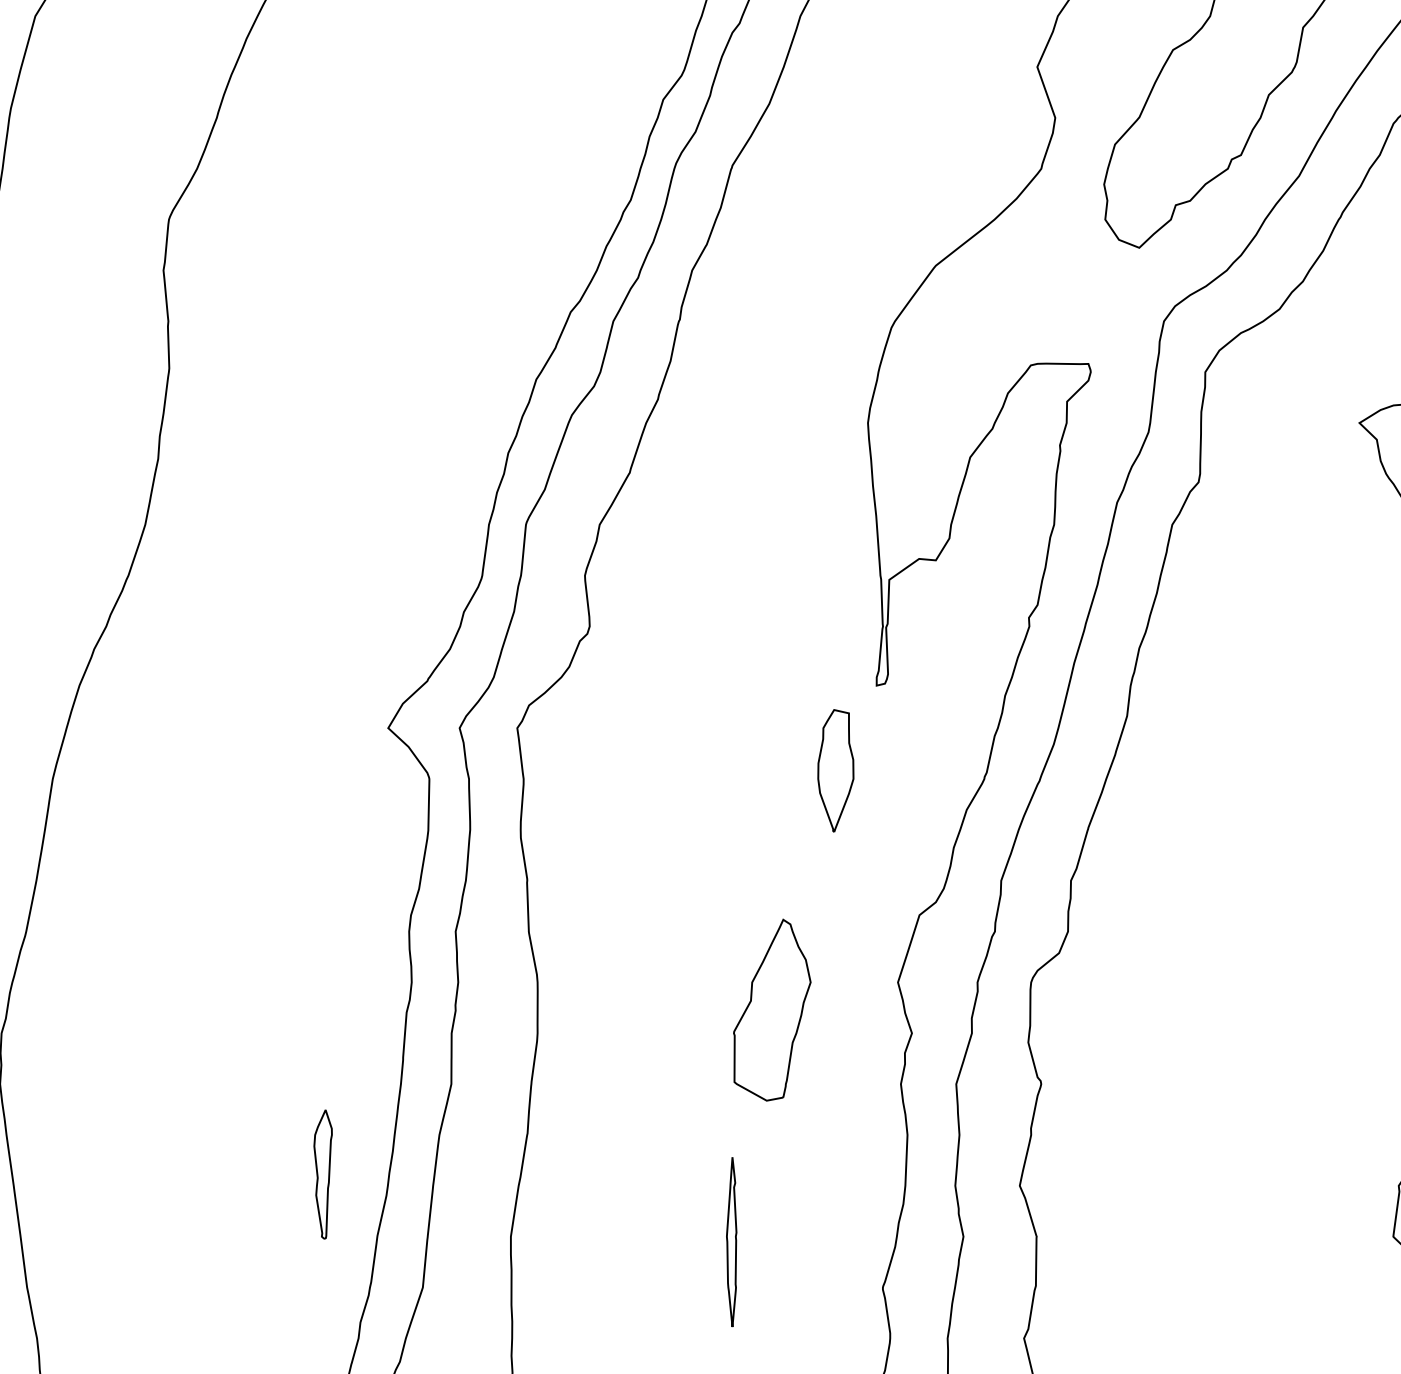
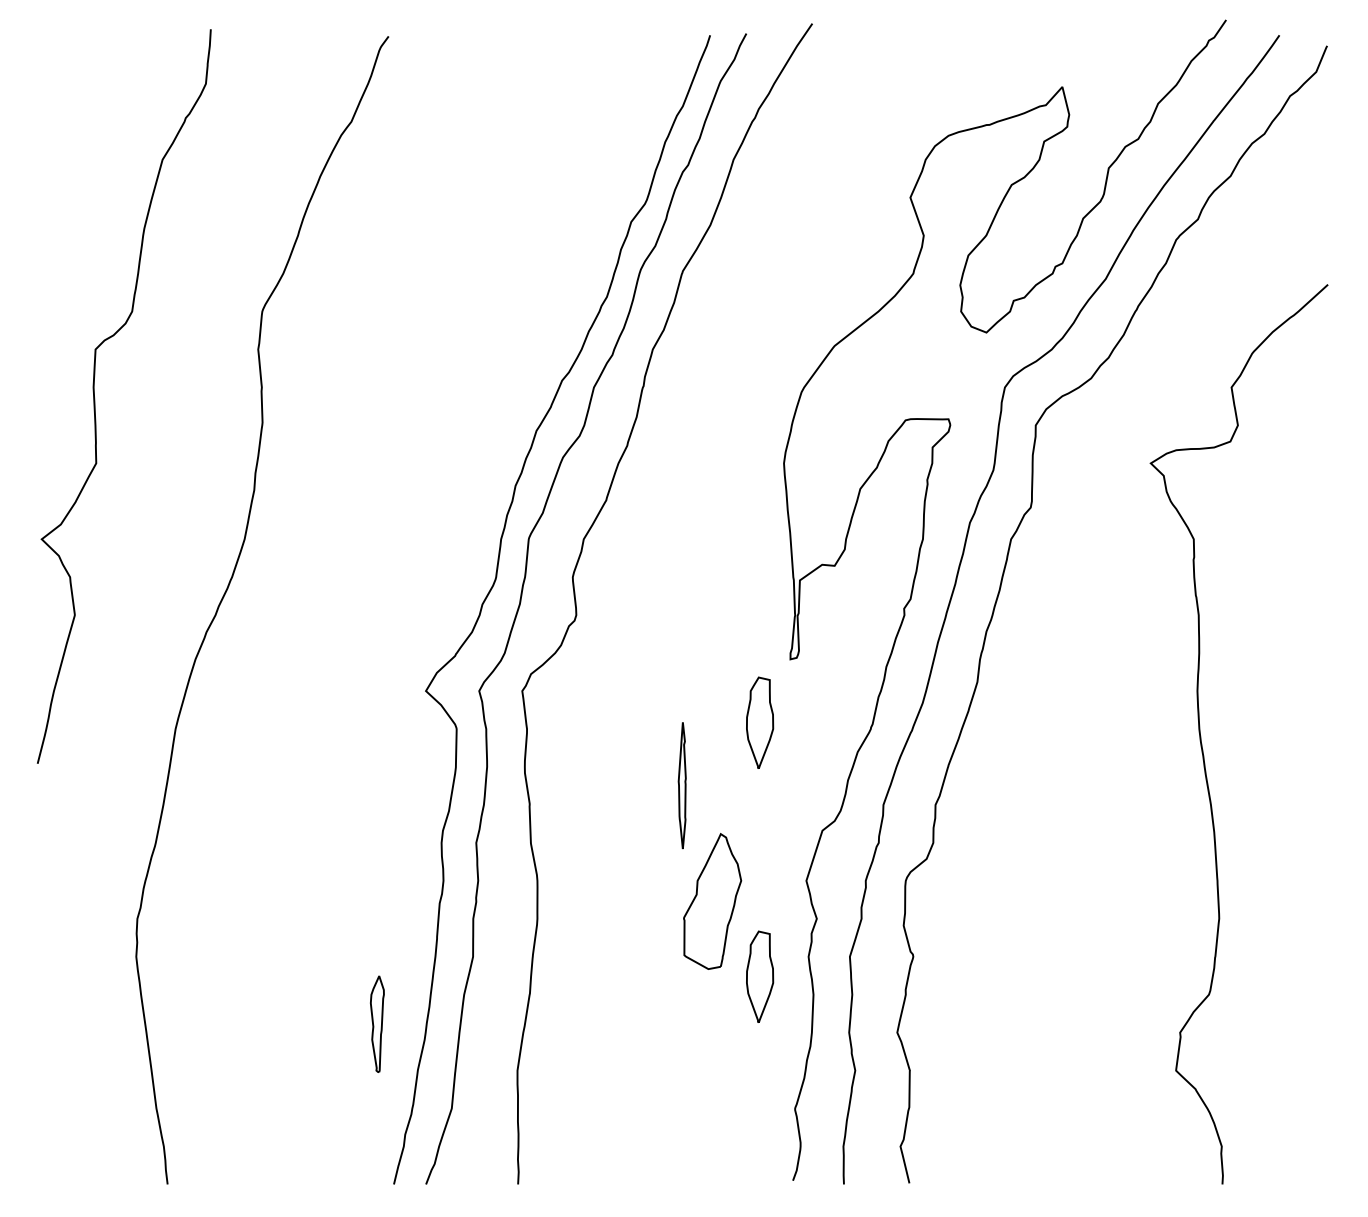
part: (836, 1110) -> (760, 976), added
part: (730, 1241) -> (681, 785), moved

